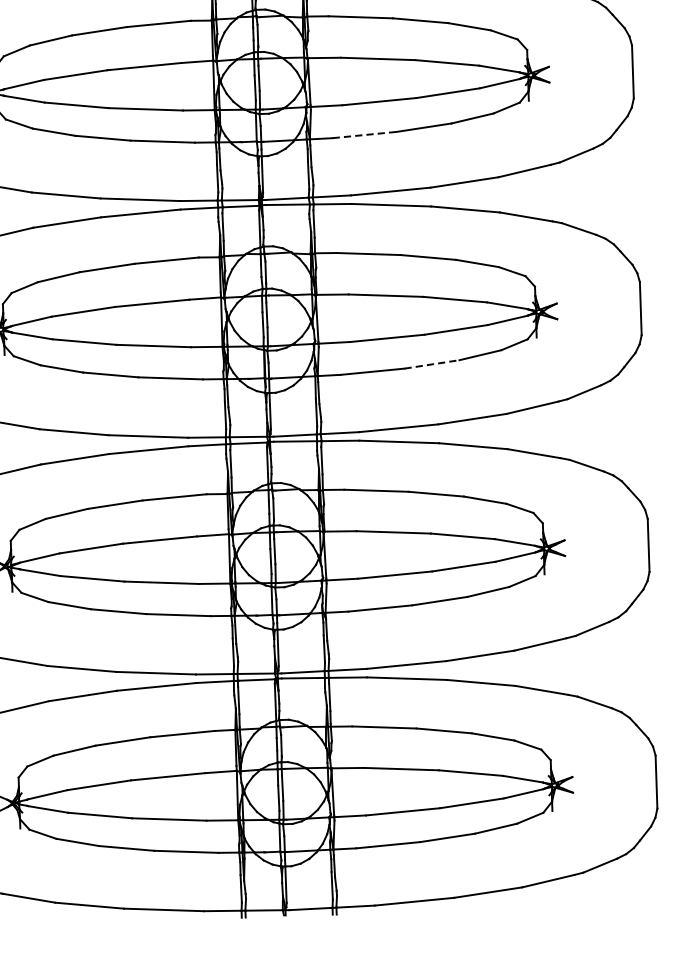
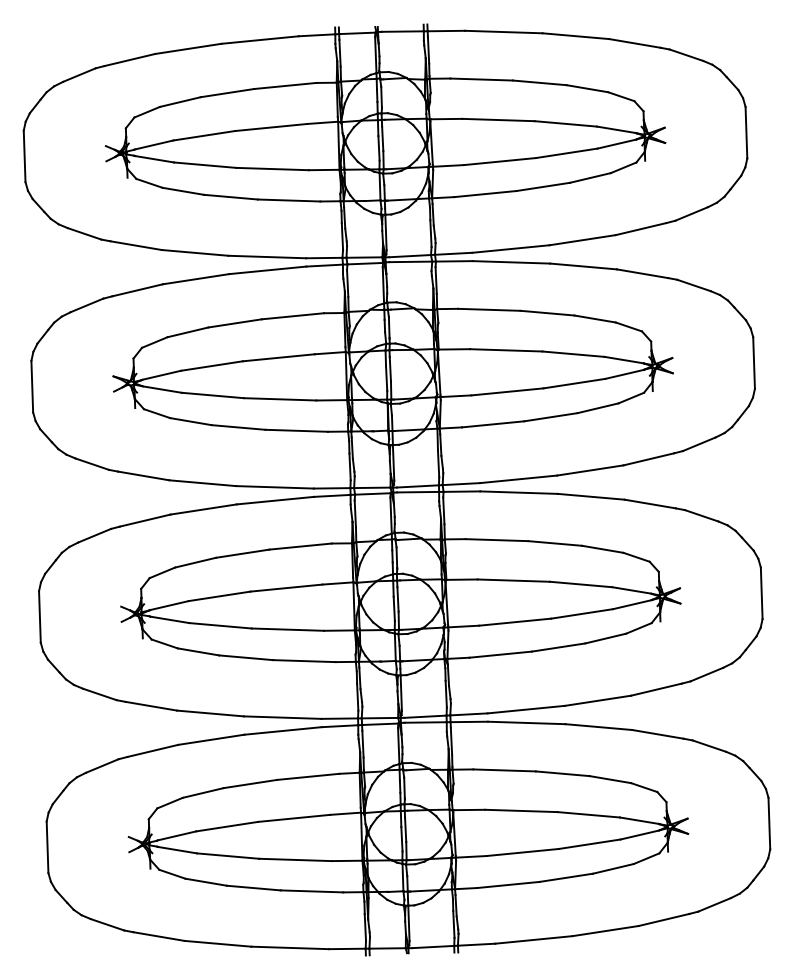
line: (364, 135) -> (485, 194), dashed -> solid
line: (432, 364) -> (551, 417), dashed -> solid

